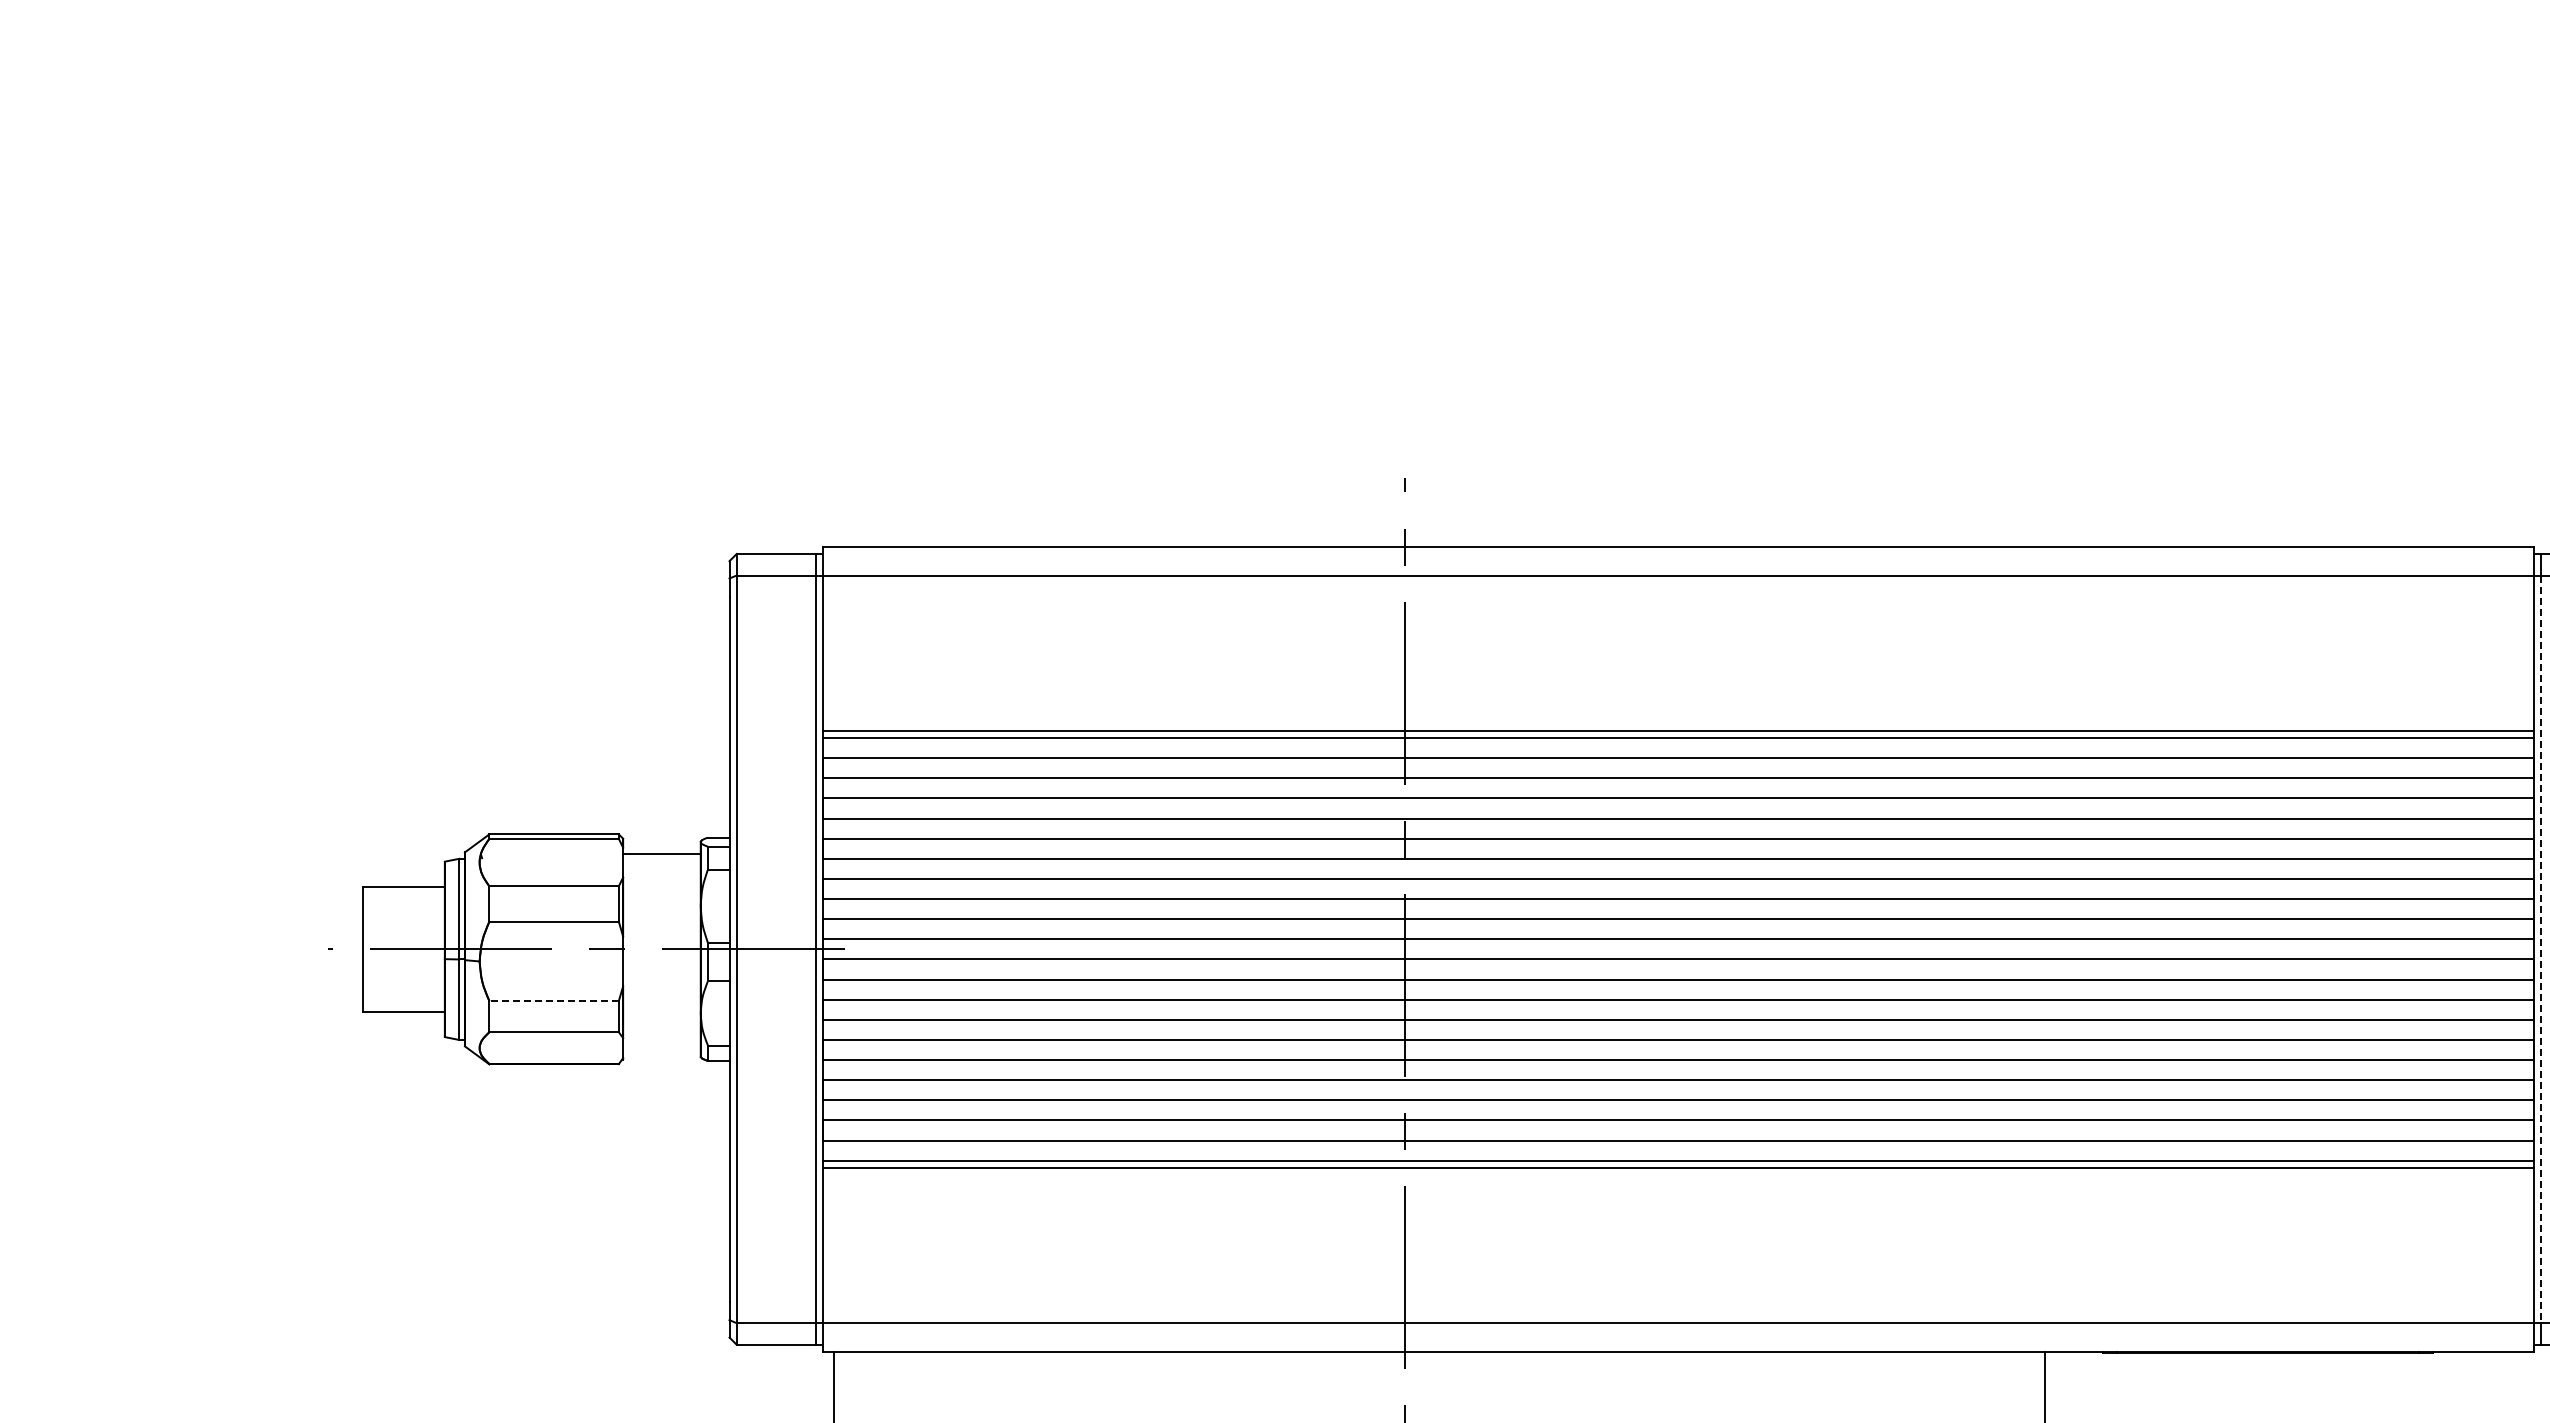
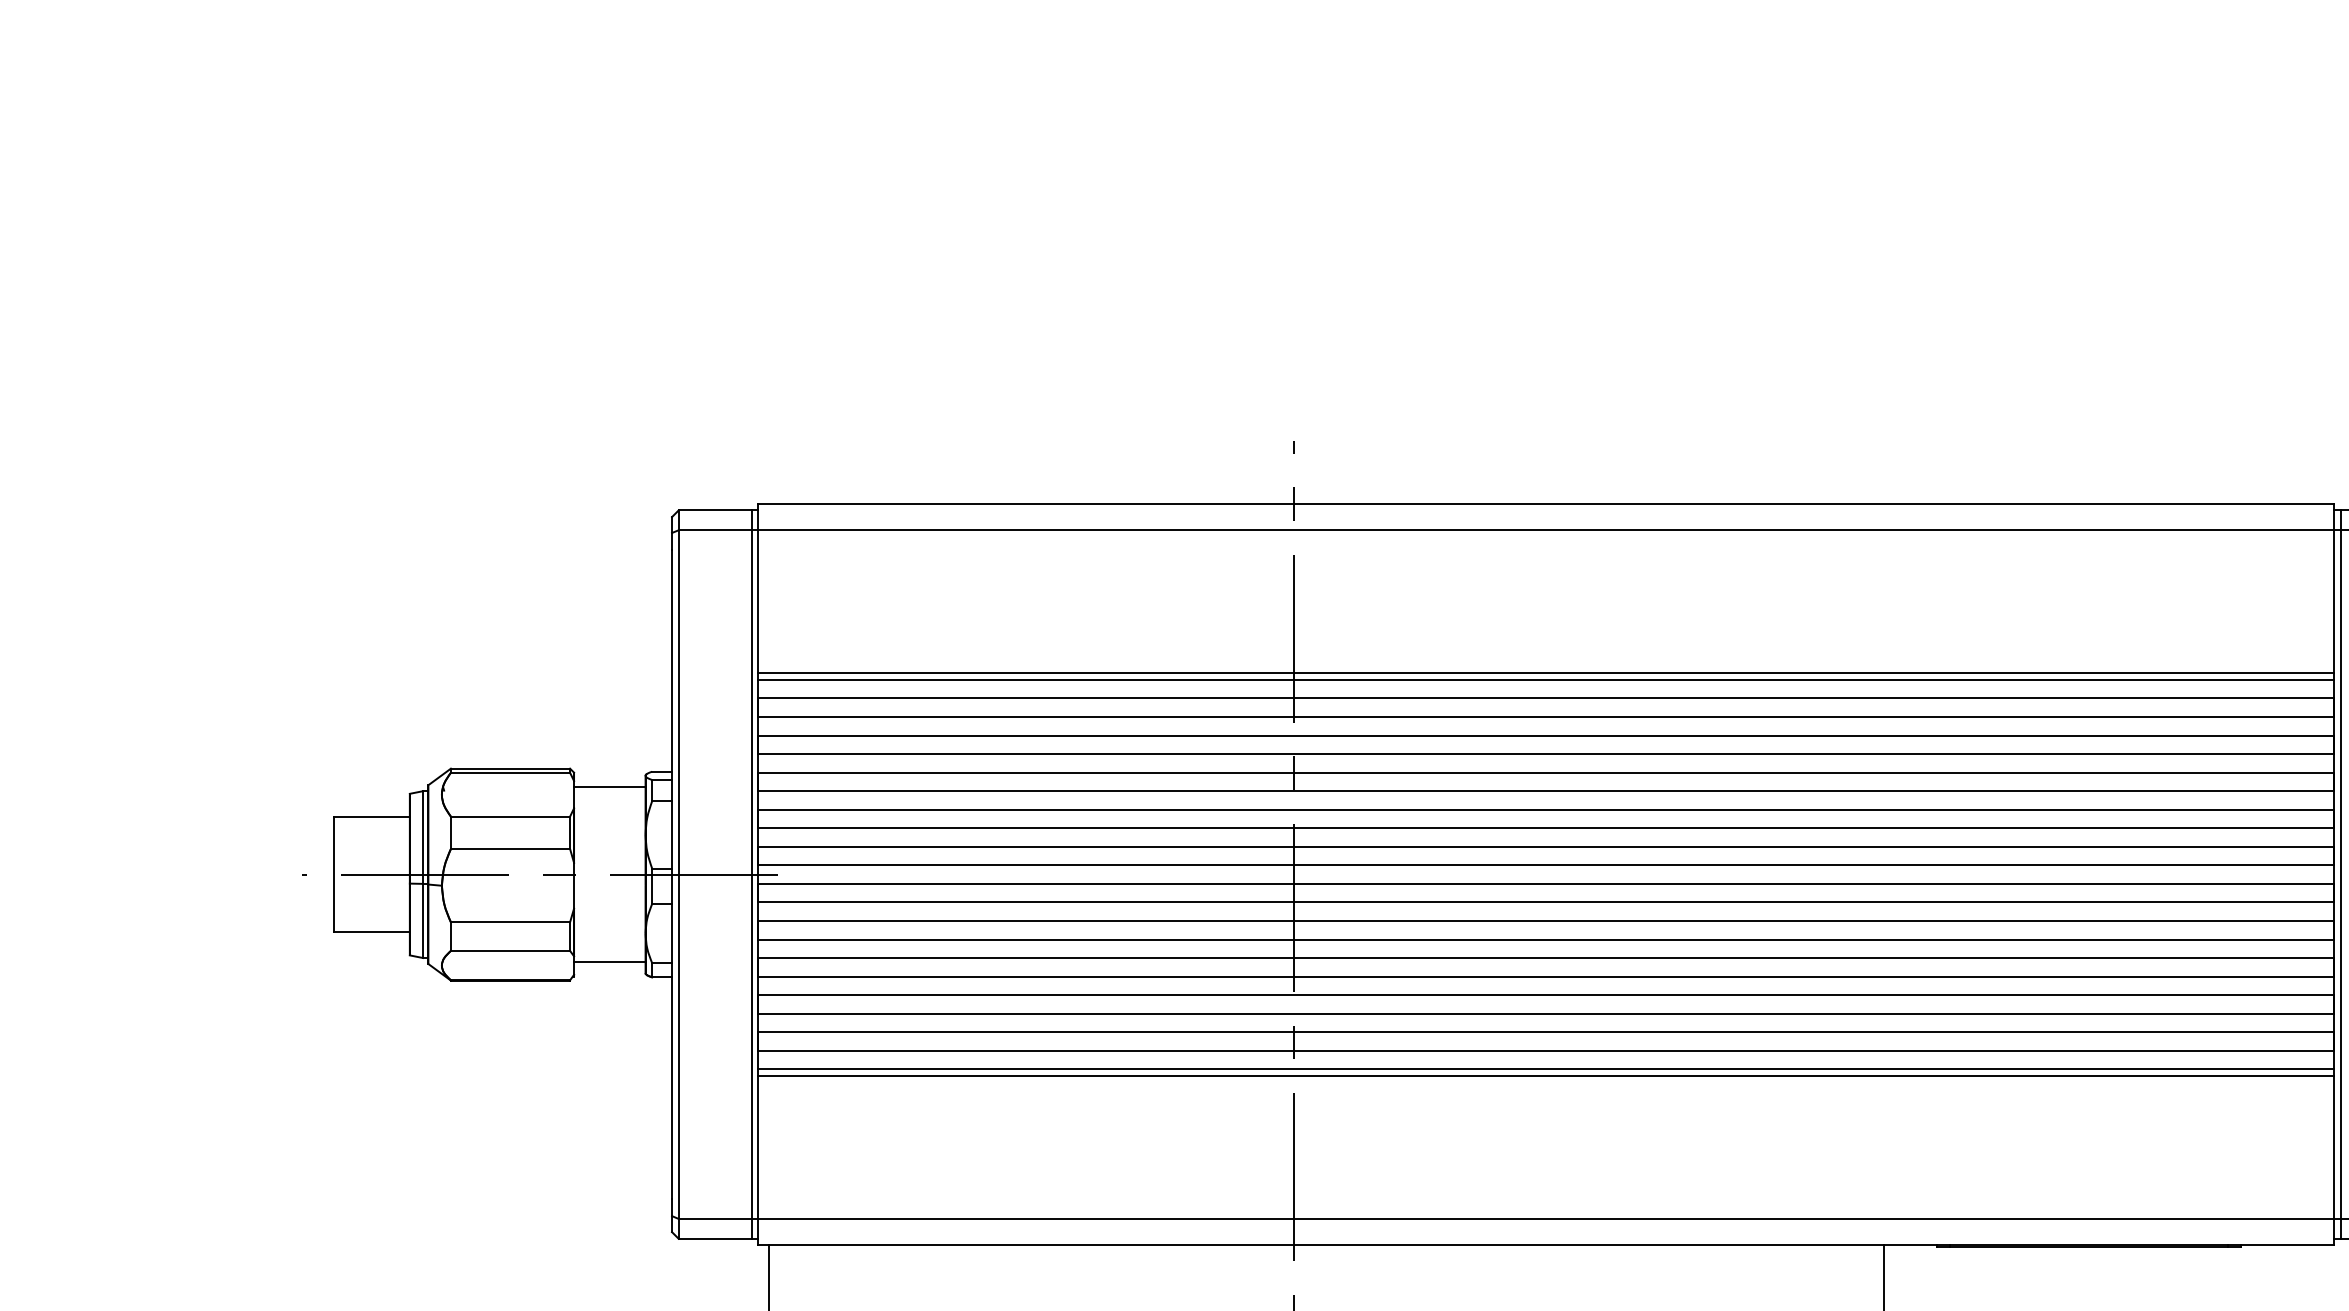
line: (2541, 949) -> (2341, 874), dashed -> solid
line: (554, 1001) -> (510, 922), dashed -> solid
line: (661, 1044) -> (609, 962), added

